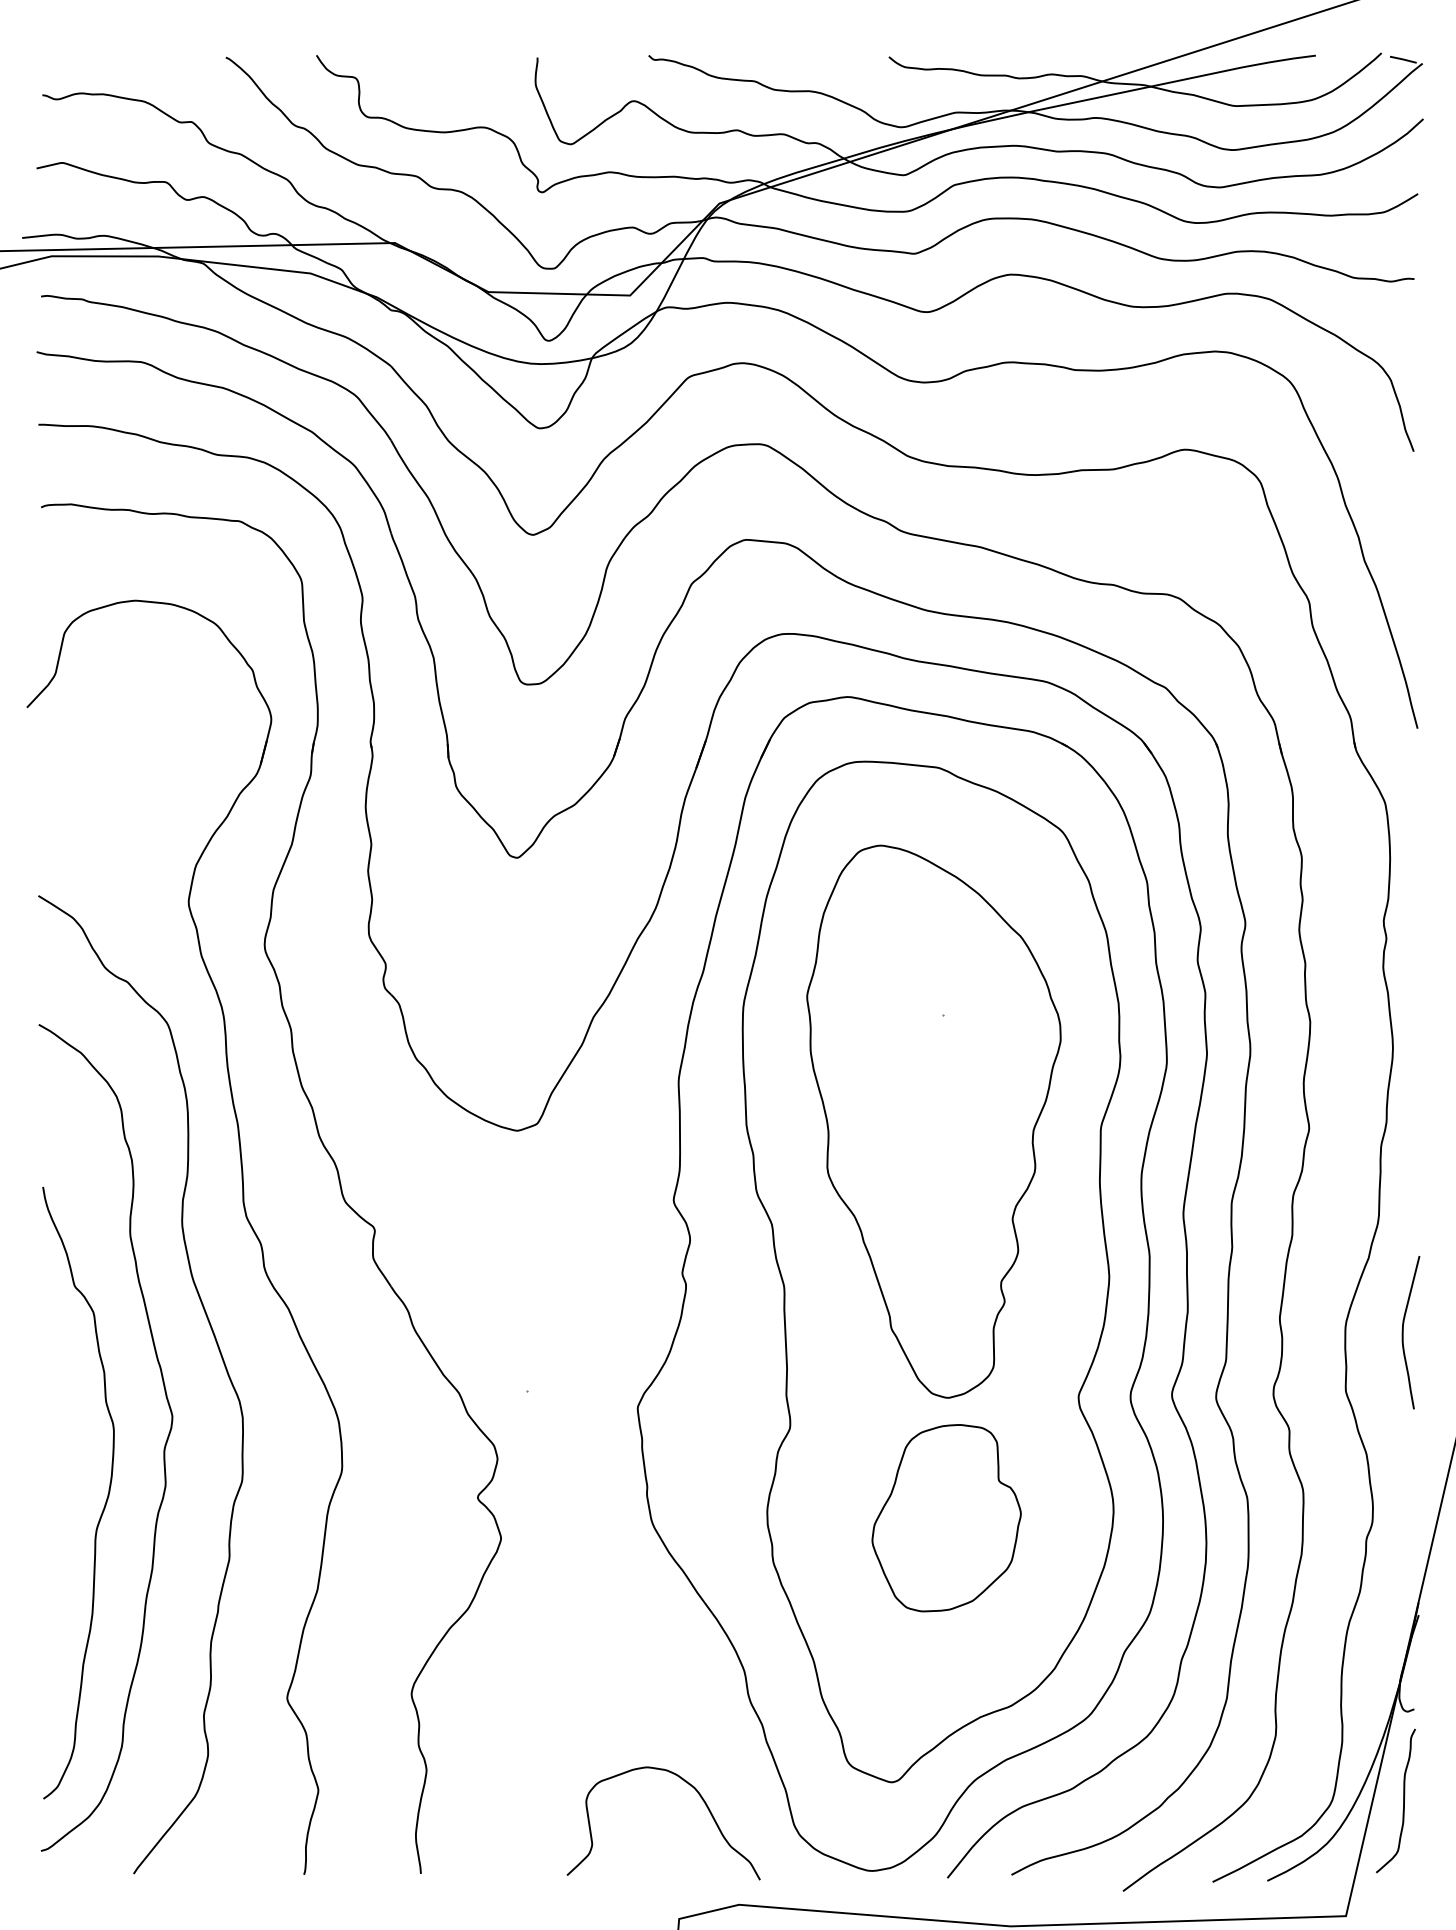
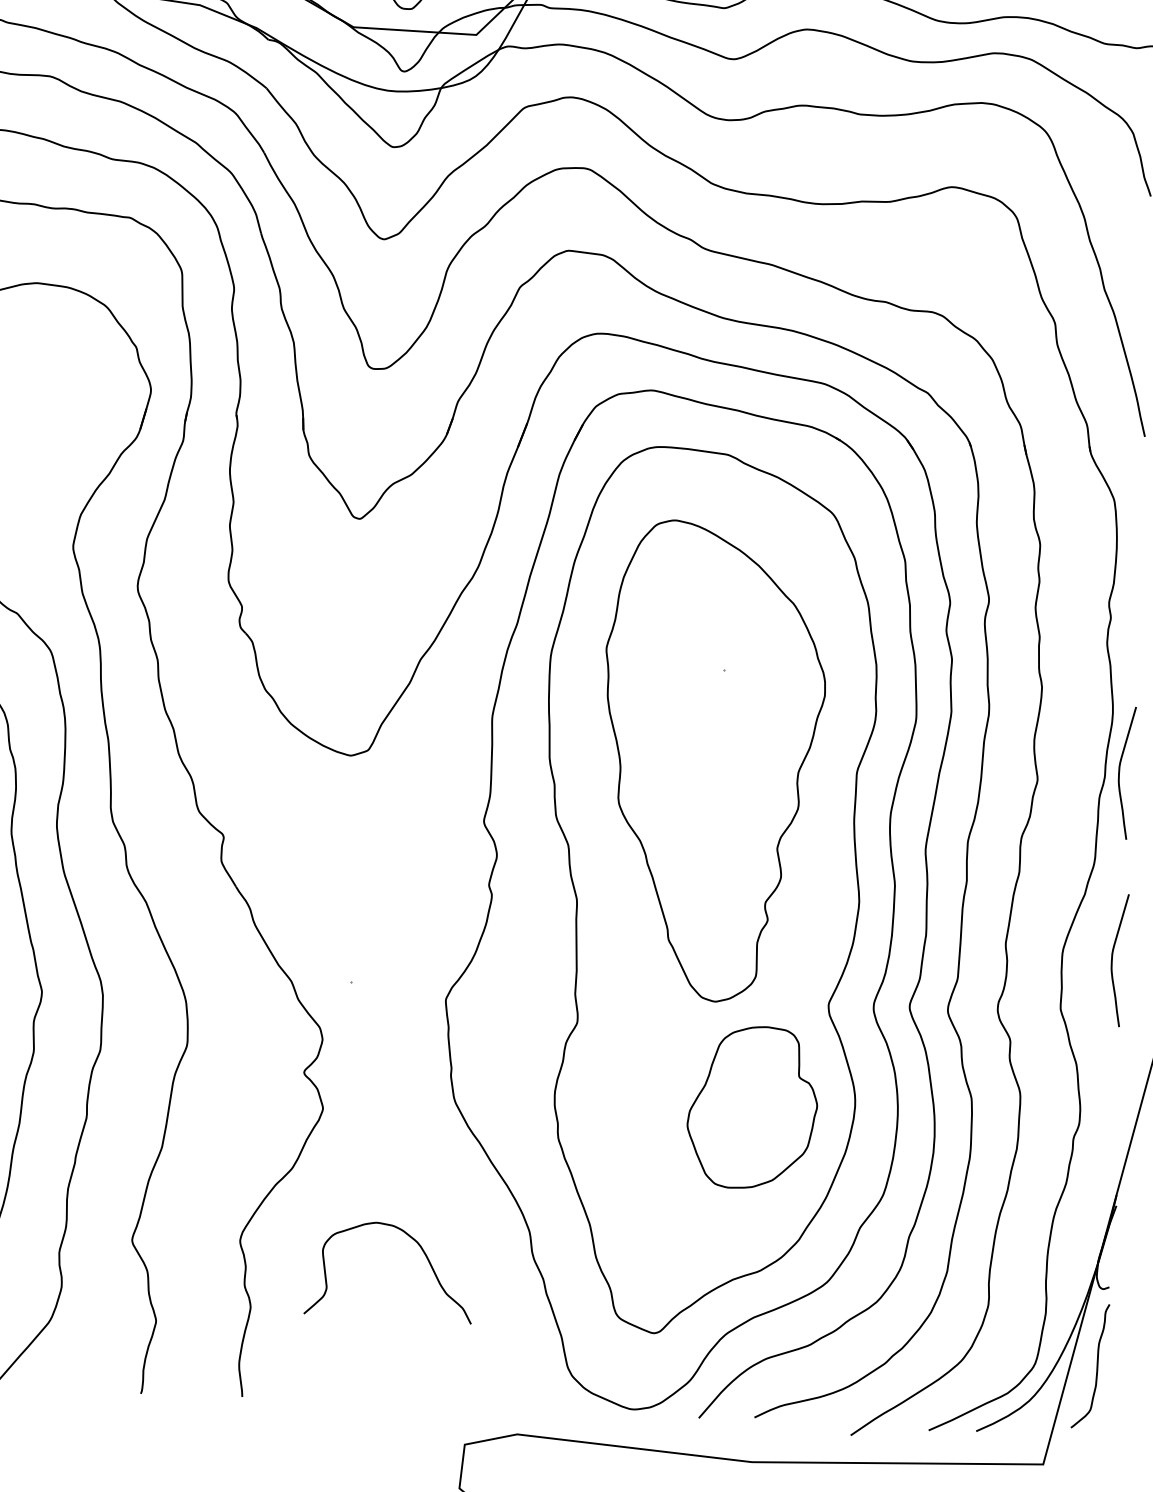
curve: (1403, 1116) -> (1119, 772), added
part: (946, 1518) -> (752, 1107), moved
curve: (700, 1797) -> (422, 1250), moved

